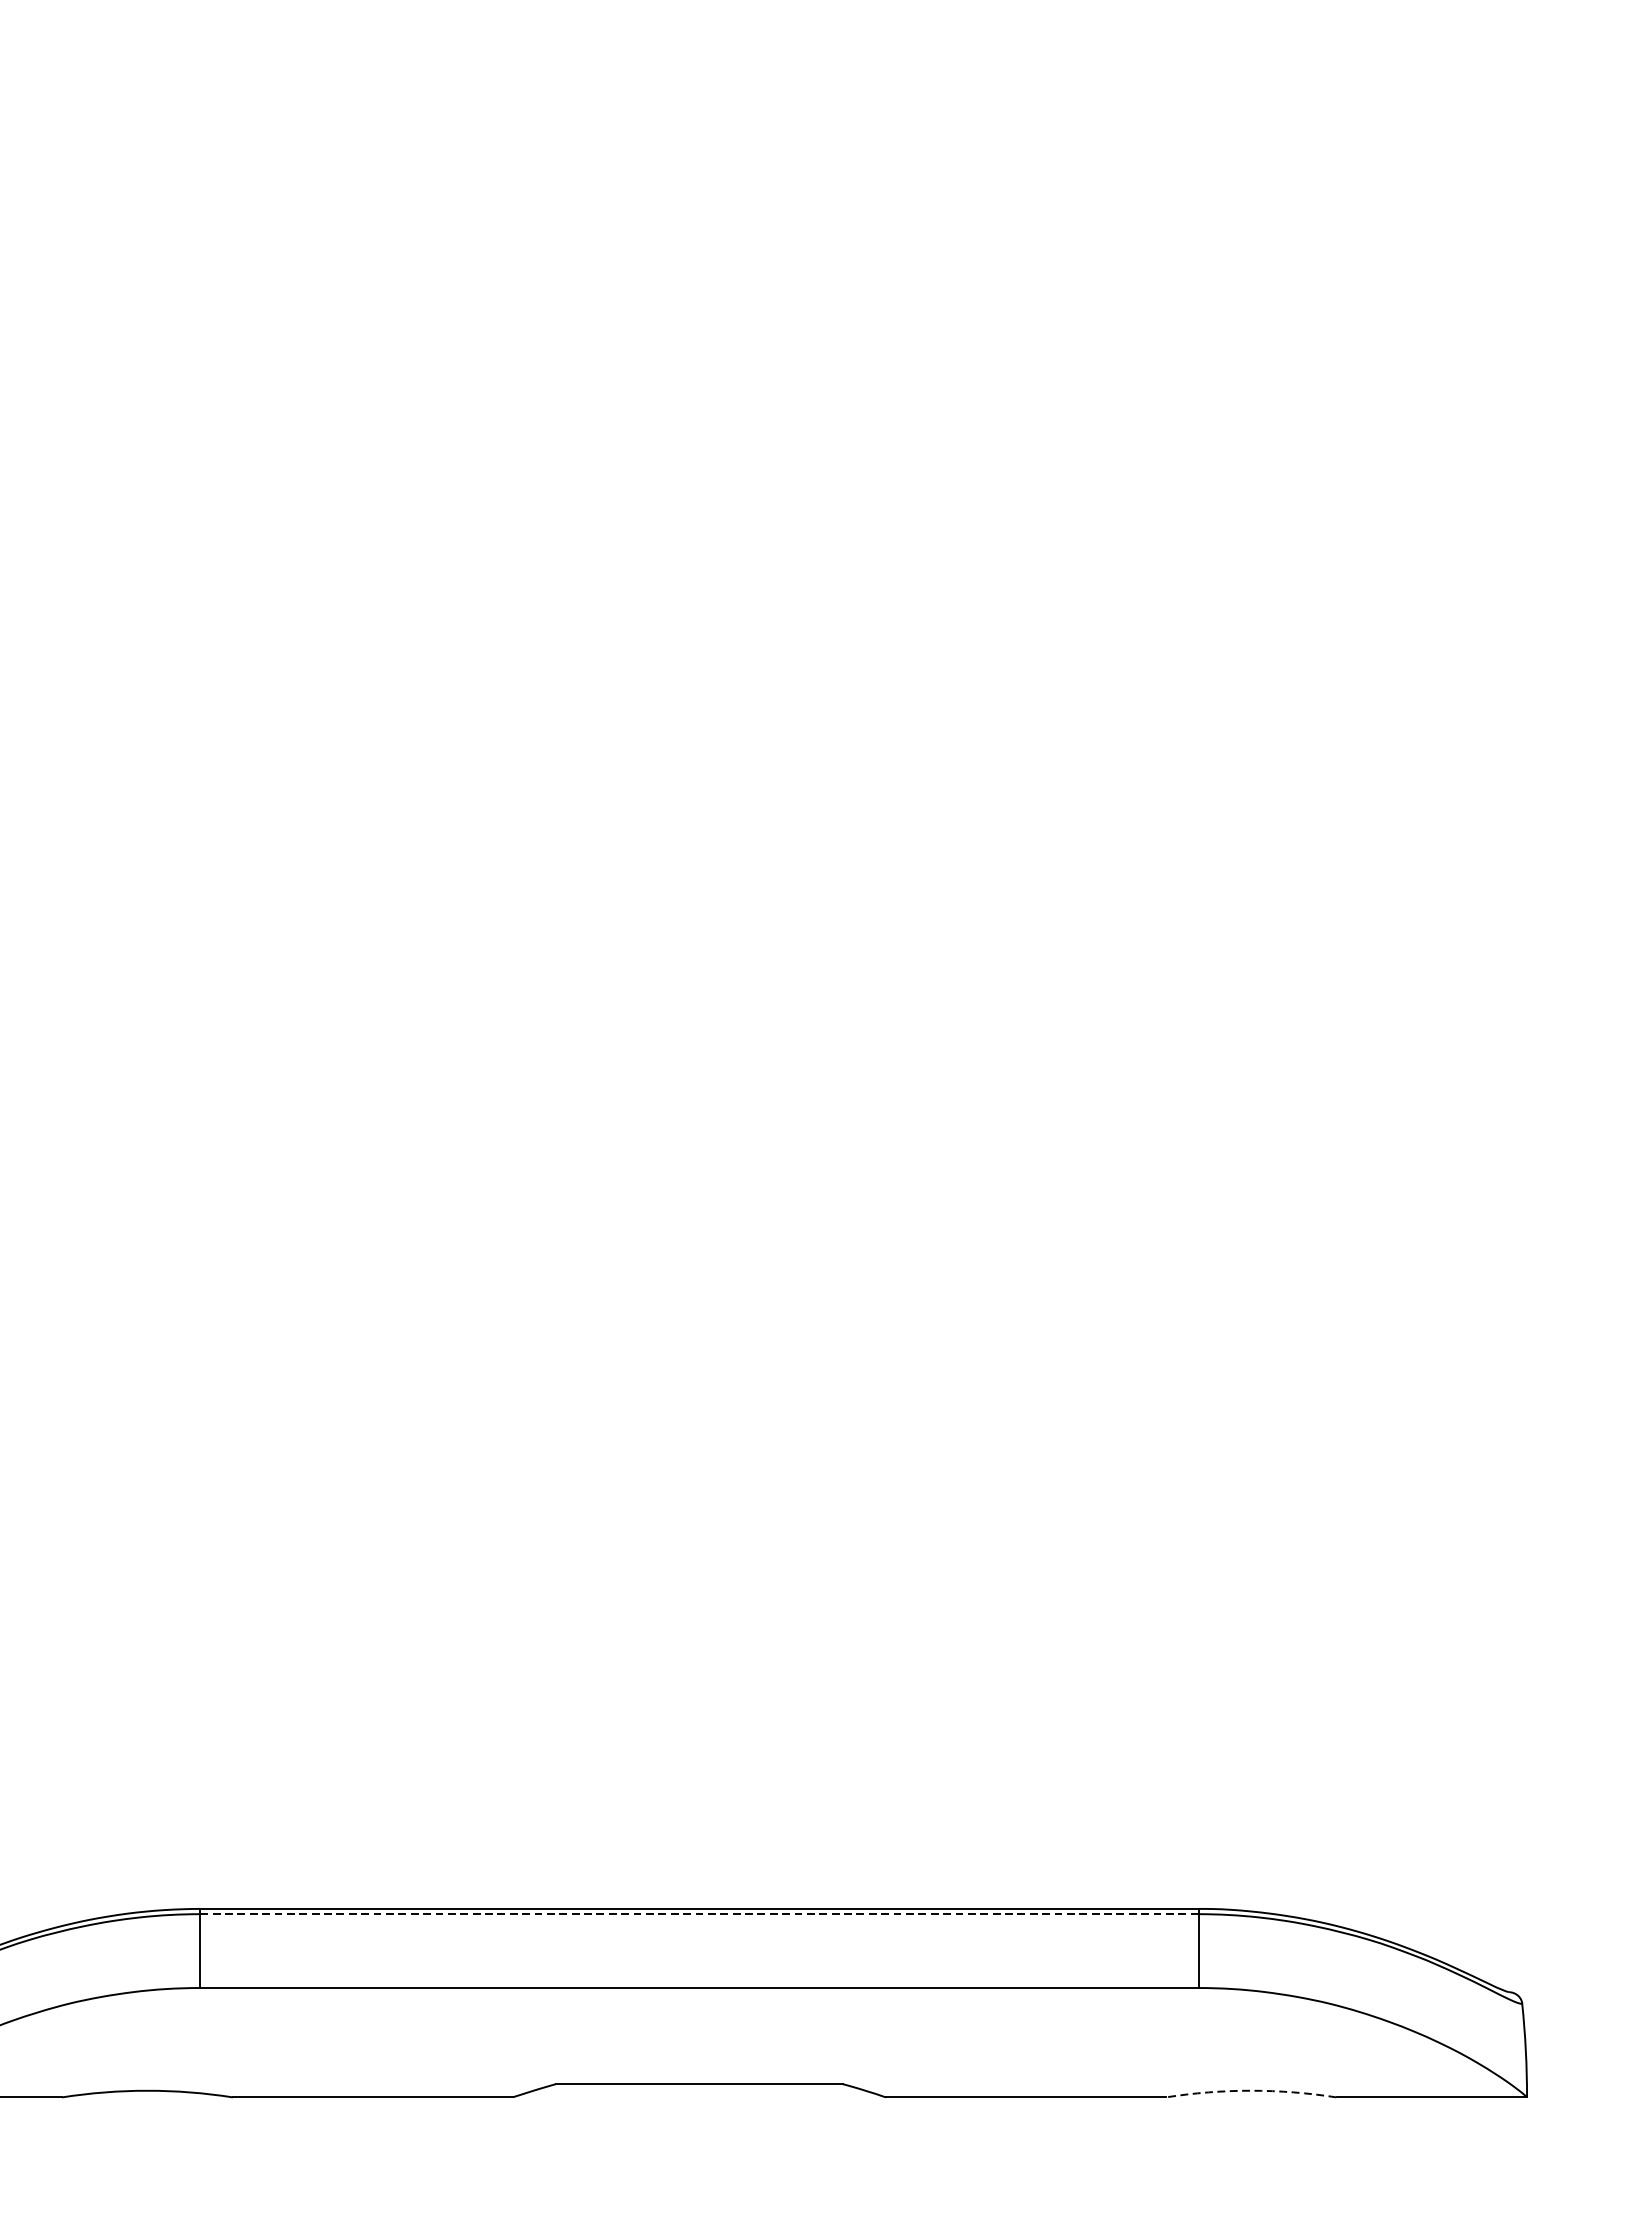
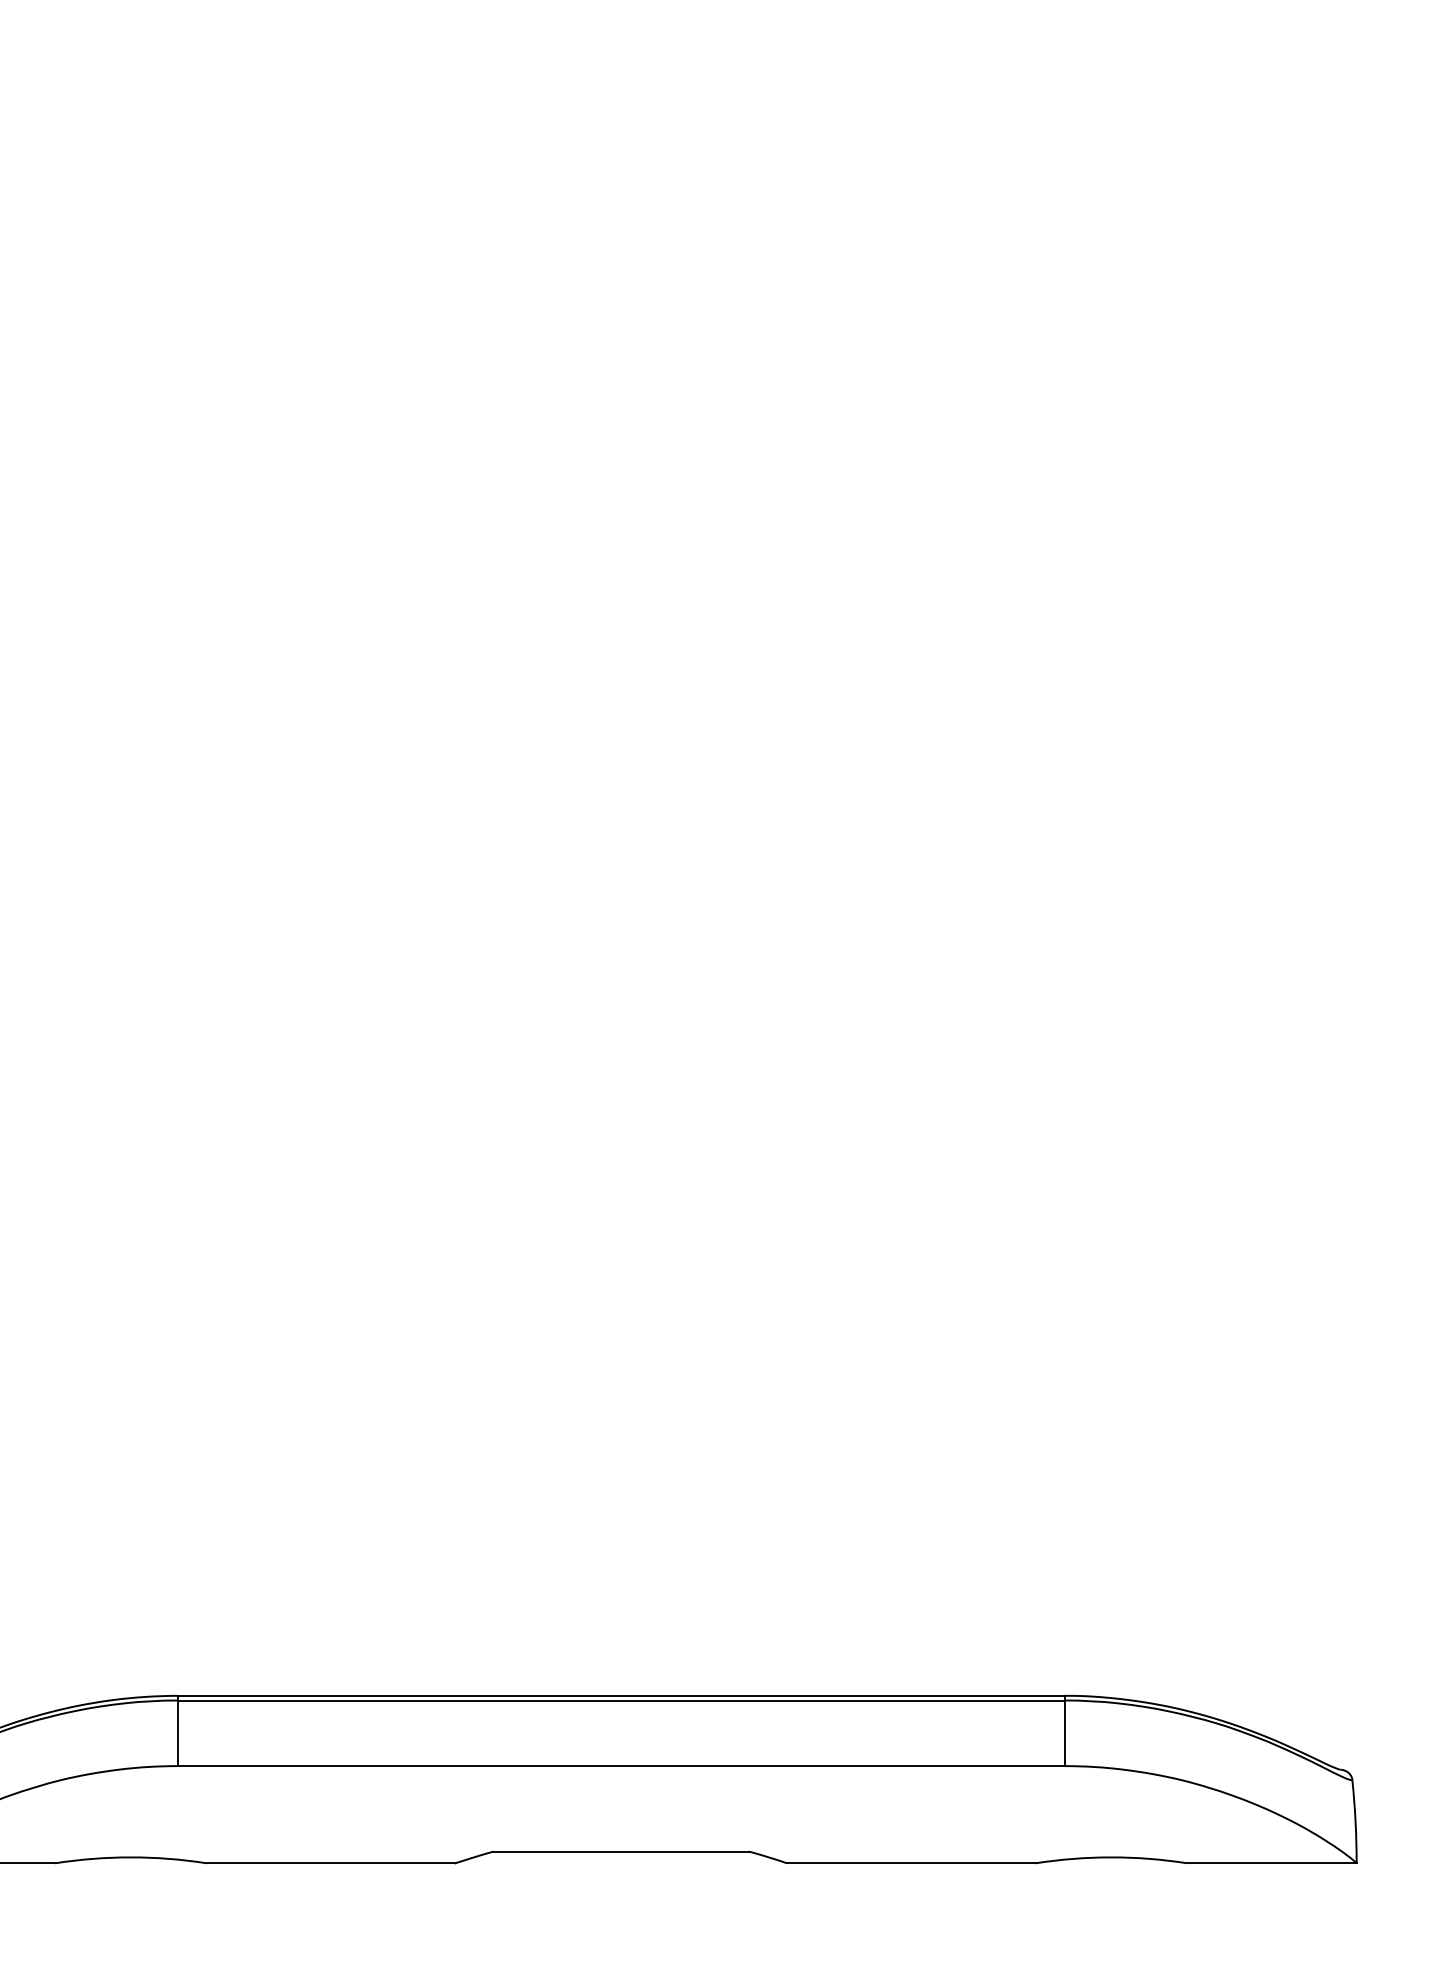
line: (699, 1914) -> (621, 1700), dashed -> solid
arc: (1251, 2090) -> (1111, 1857), dashed -> solid

